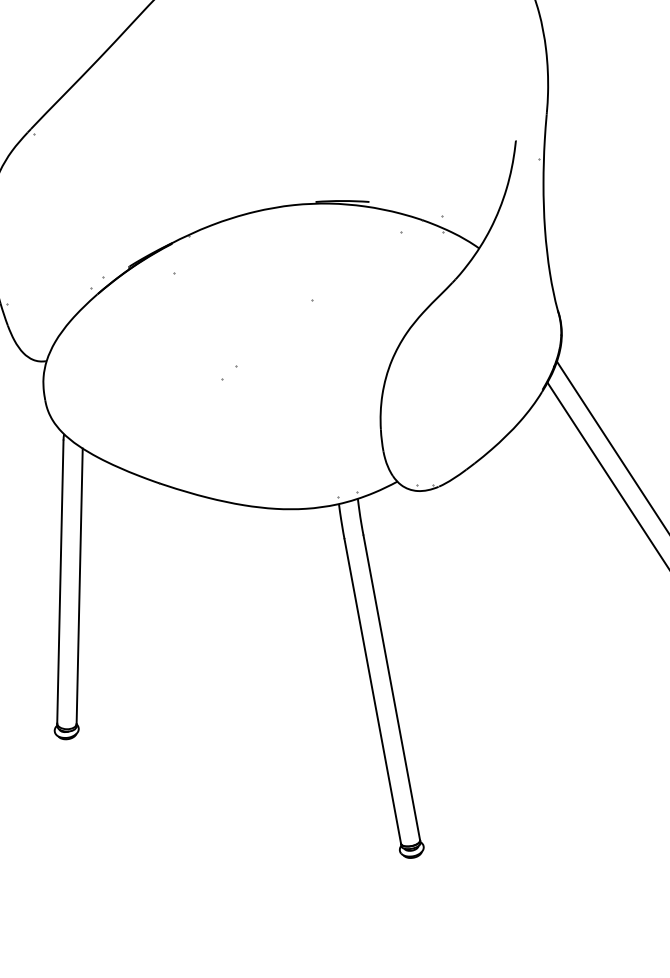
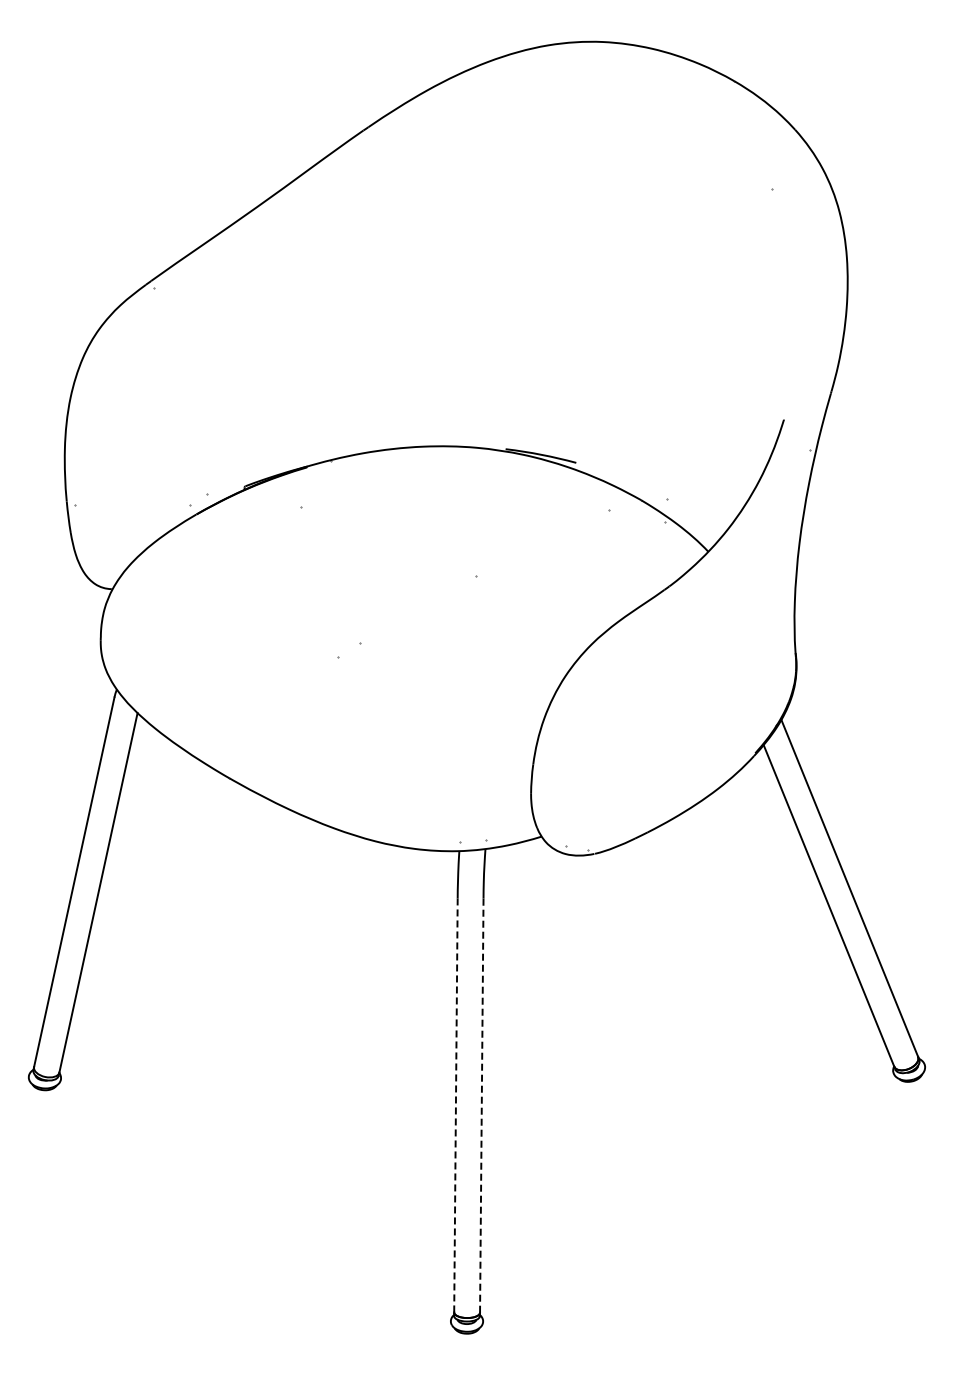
line: (391, 687) -> (481, 1105), solid -> dashed
line: (372, 691) -> (455, 1105), solid -> dashed

